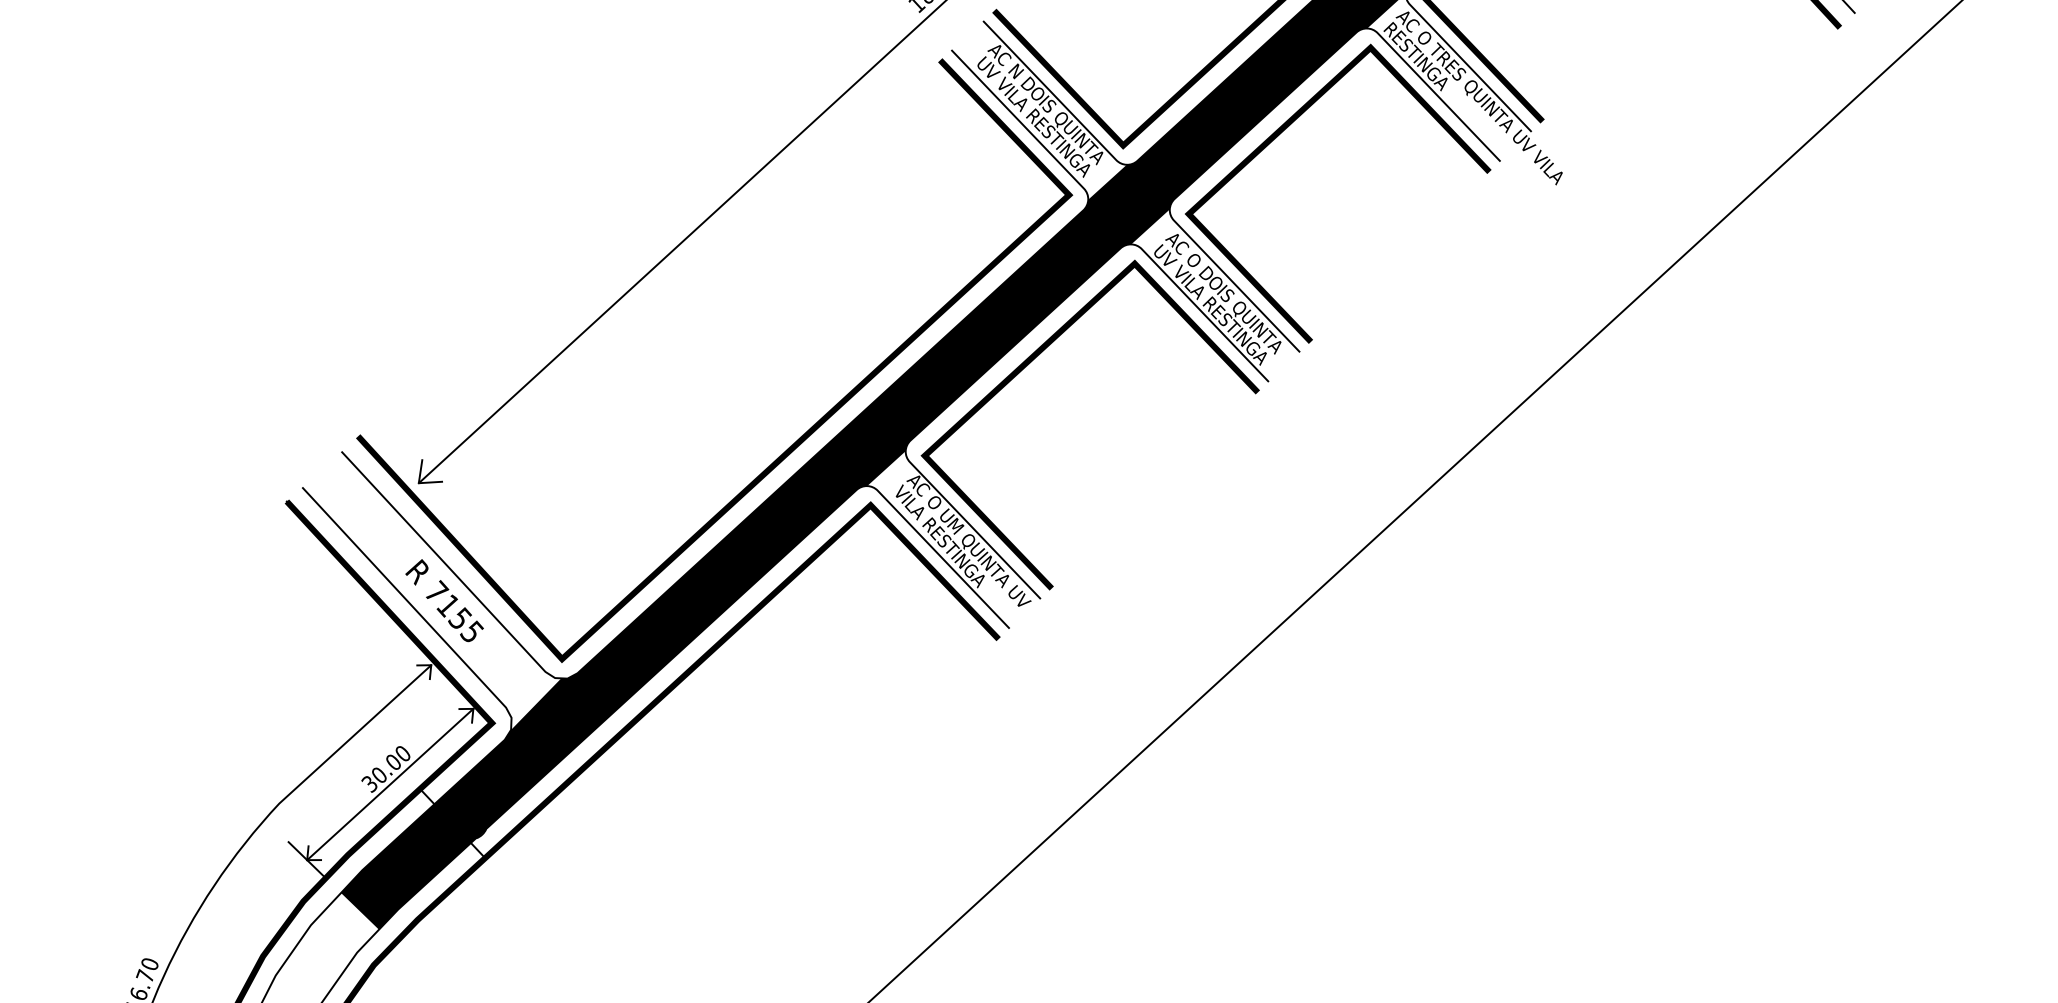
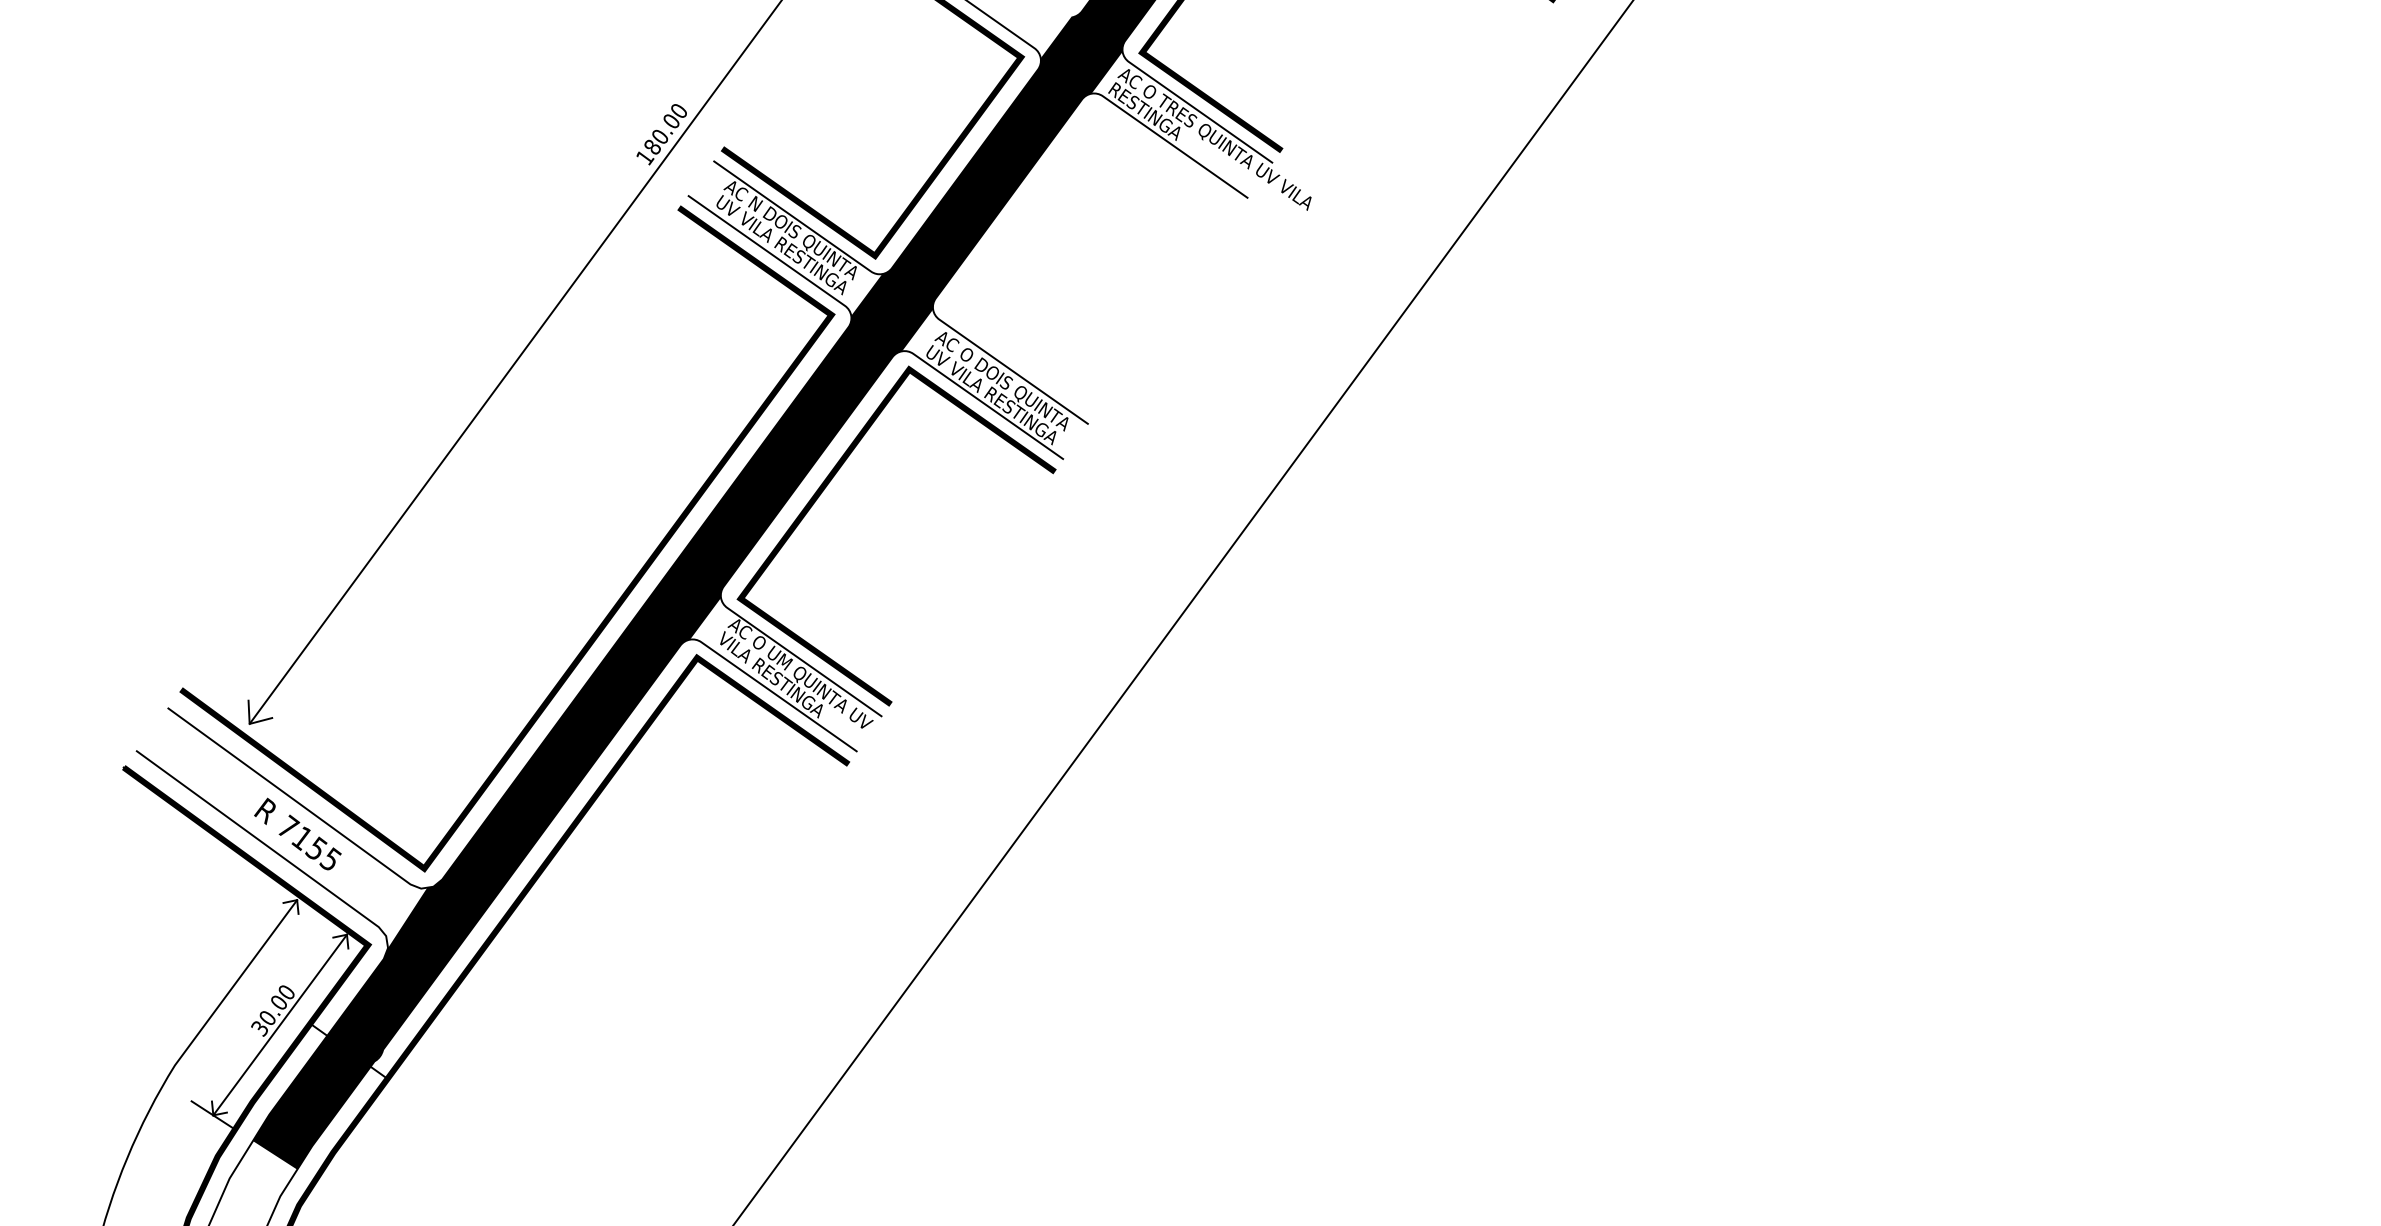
line: (1280, 134) -> (1027, 214), removed

